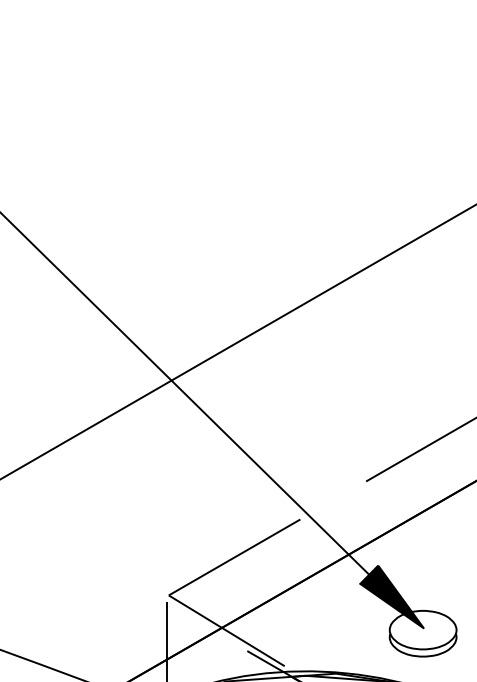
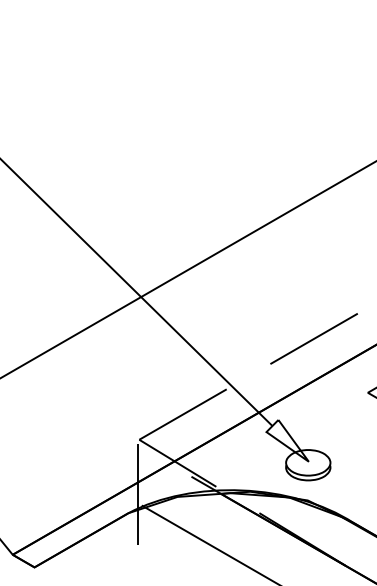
fill: (391, 596) -> (287, 440), removed

